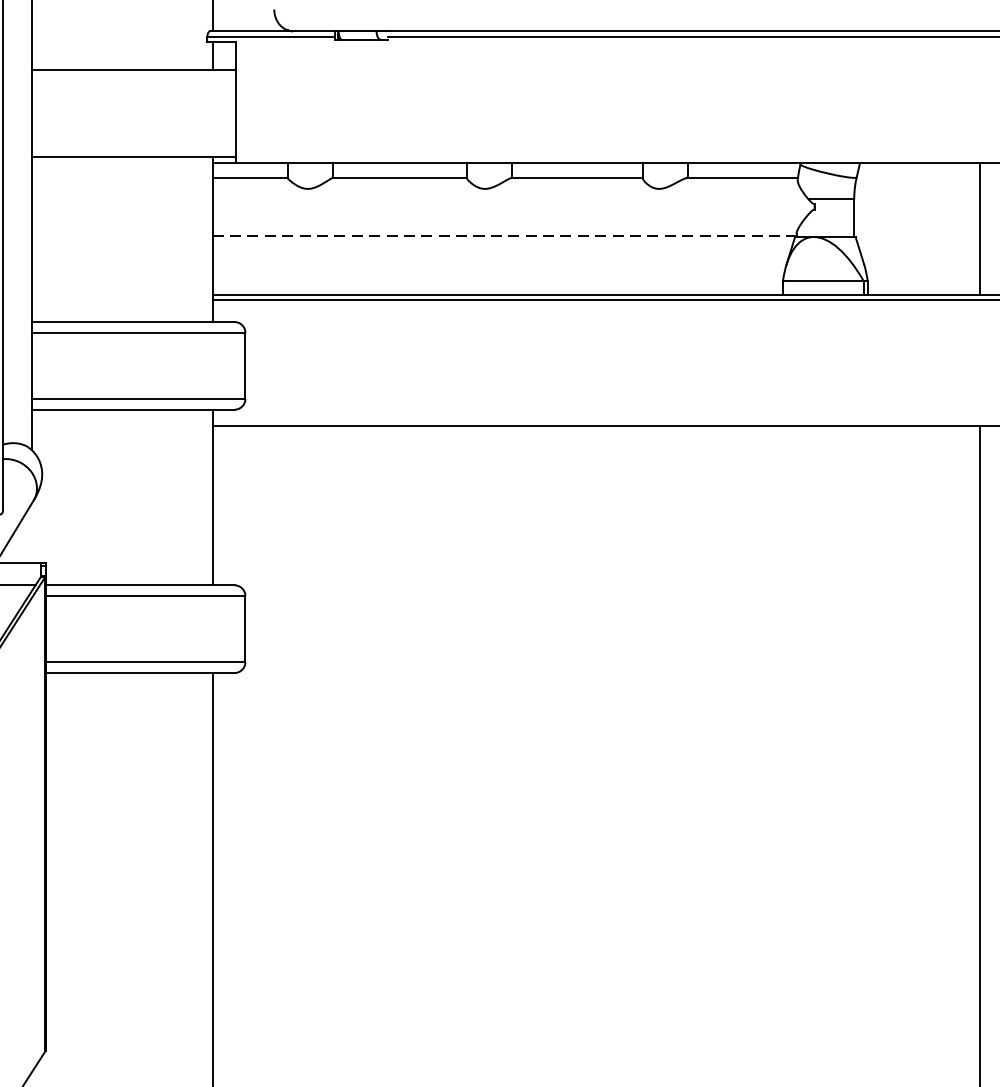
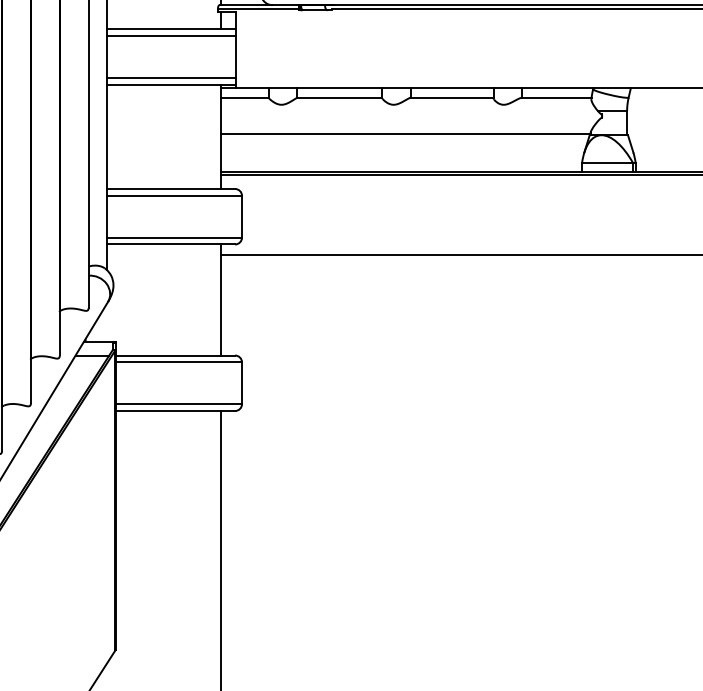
line: (133, 80) -> (171, 36), added
line: (133, 147) -> (171, 78), added
line: (503, 235) -> (405, 134), dashed -> solid

